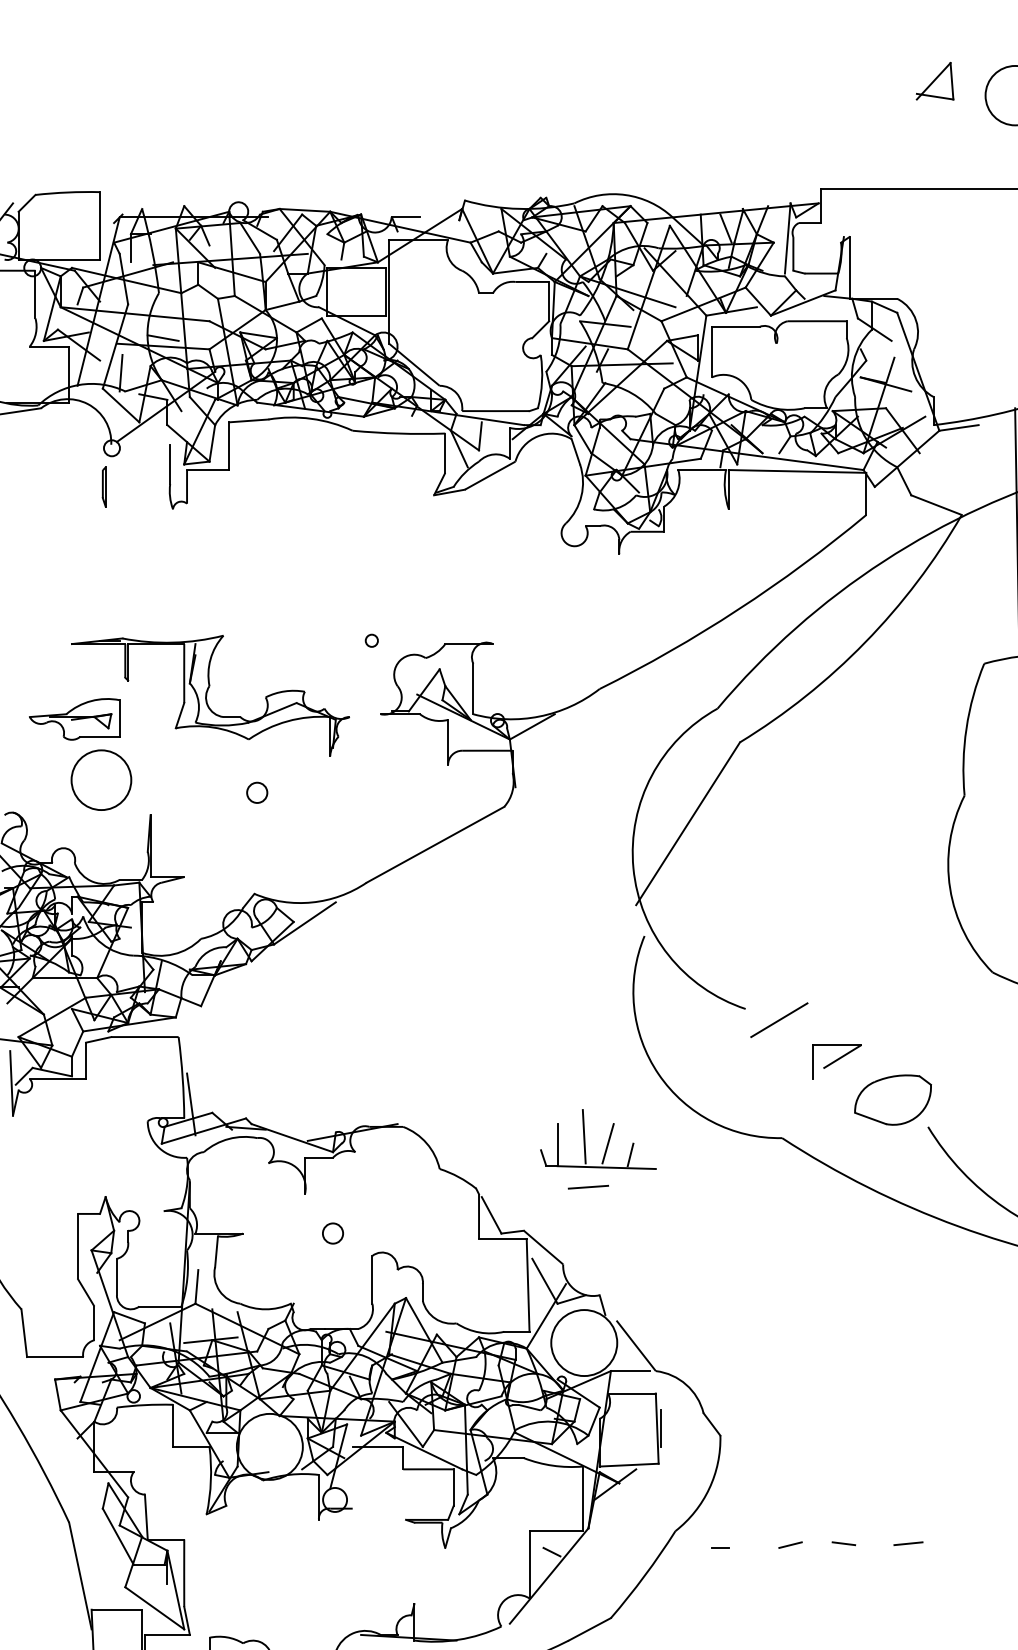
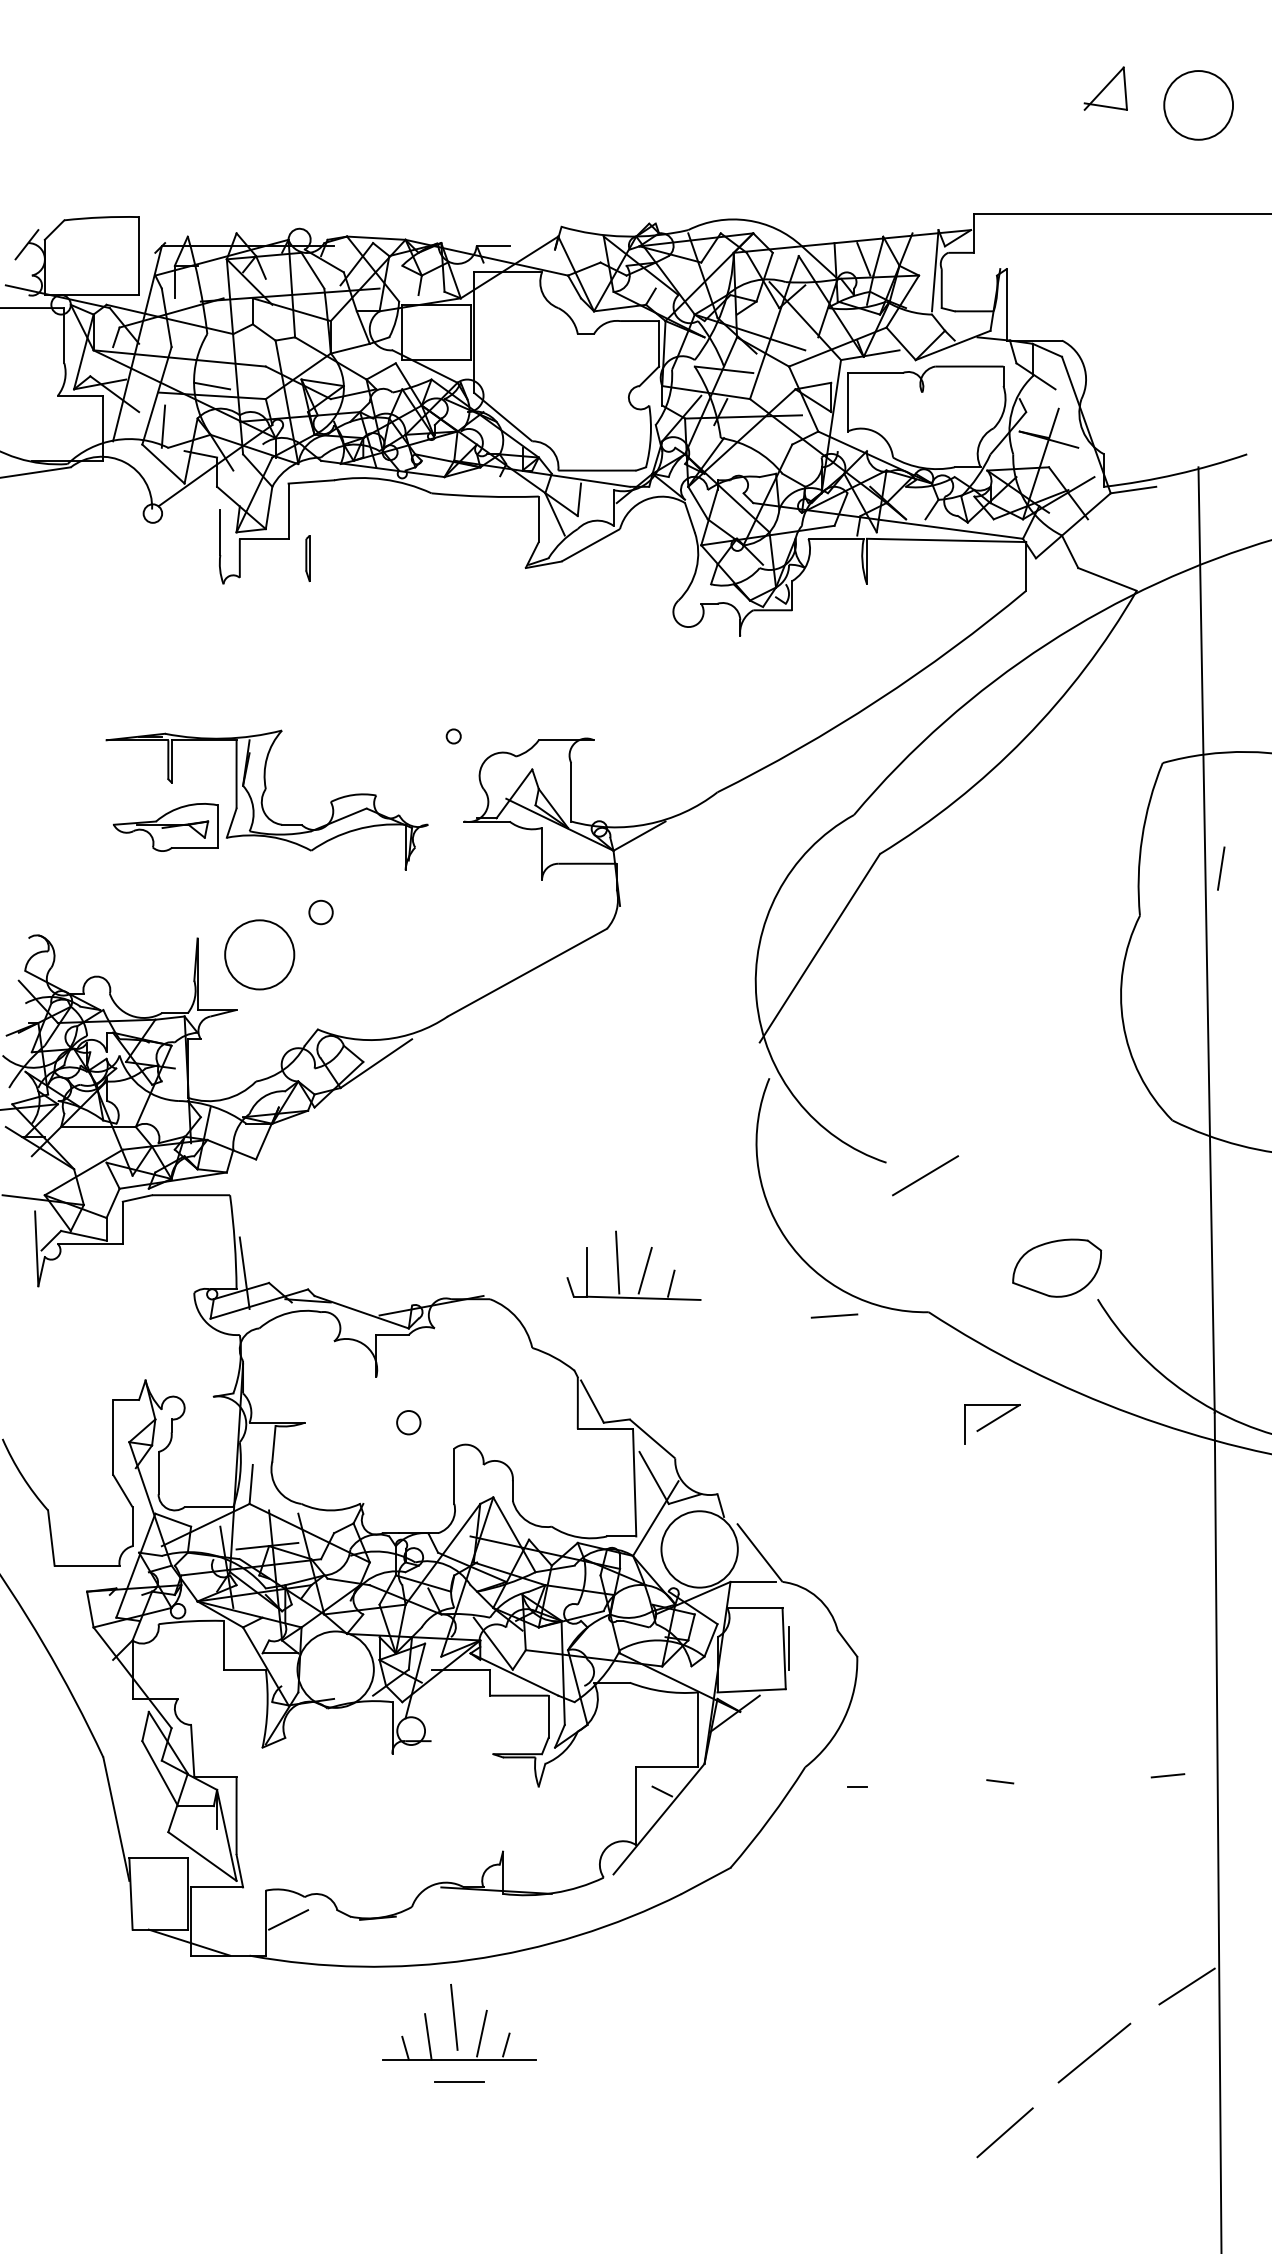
part: (103, 487) -> (307, 558), moved
part: (74, 719) -> (165, 827), moved
circle: (101, 779) -> (259, 954), moved
part: (837, 1062) -> (992, 1424), moved
part: (607, 1142) -> (644, 1269), moved
line: (588, 1186) -> (834, 1315), moved
line: (908, 1543) -> (1167, 1775), moved
line: (790, 1545) -> (938, 1783), removed

